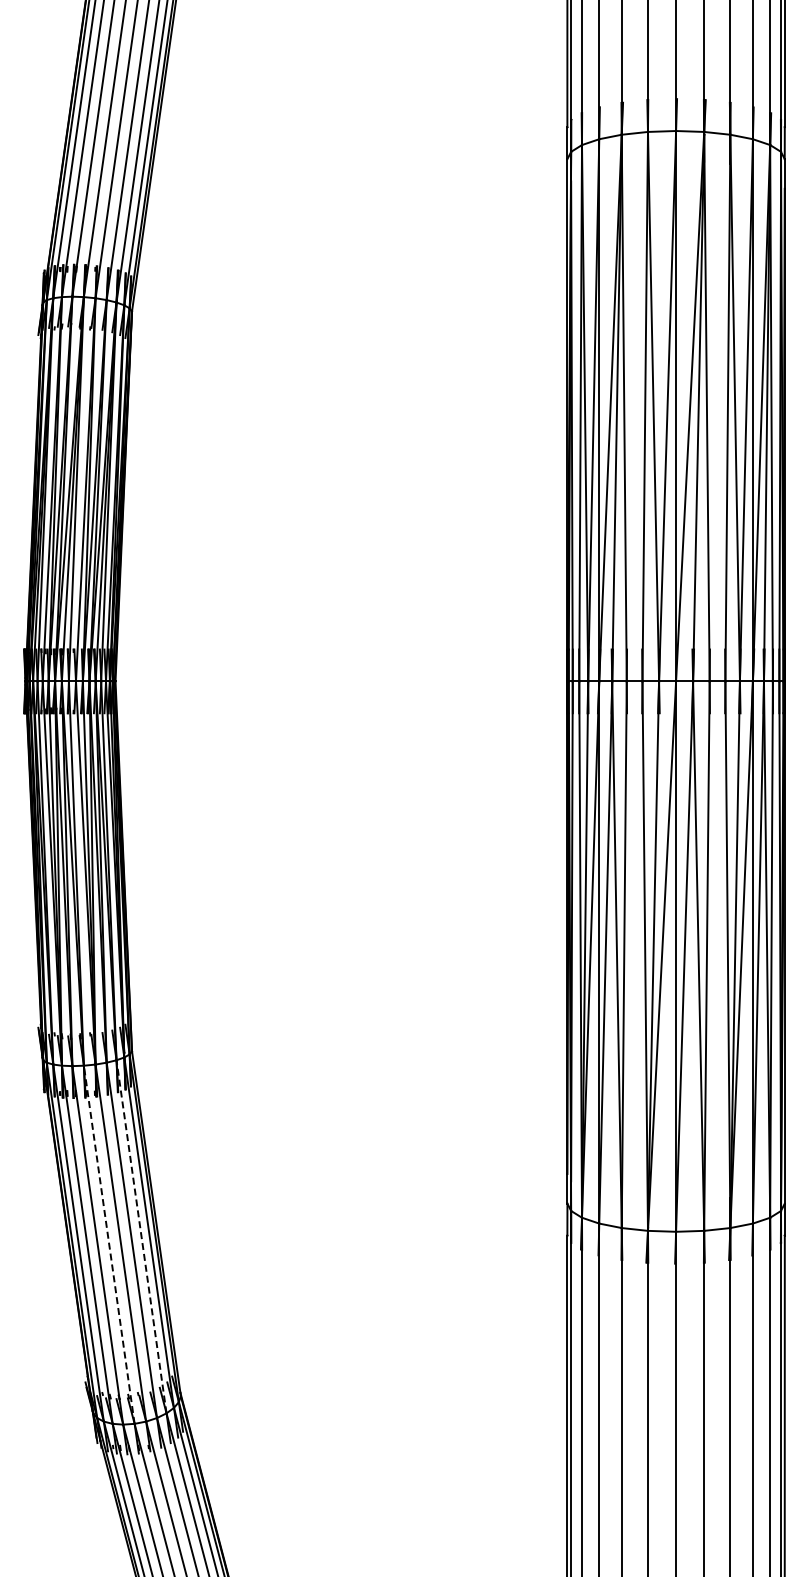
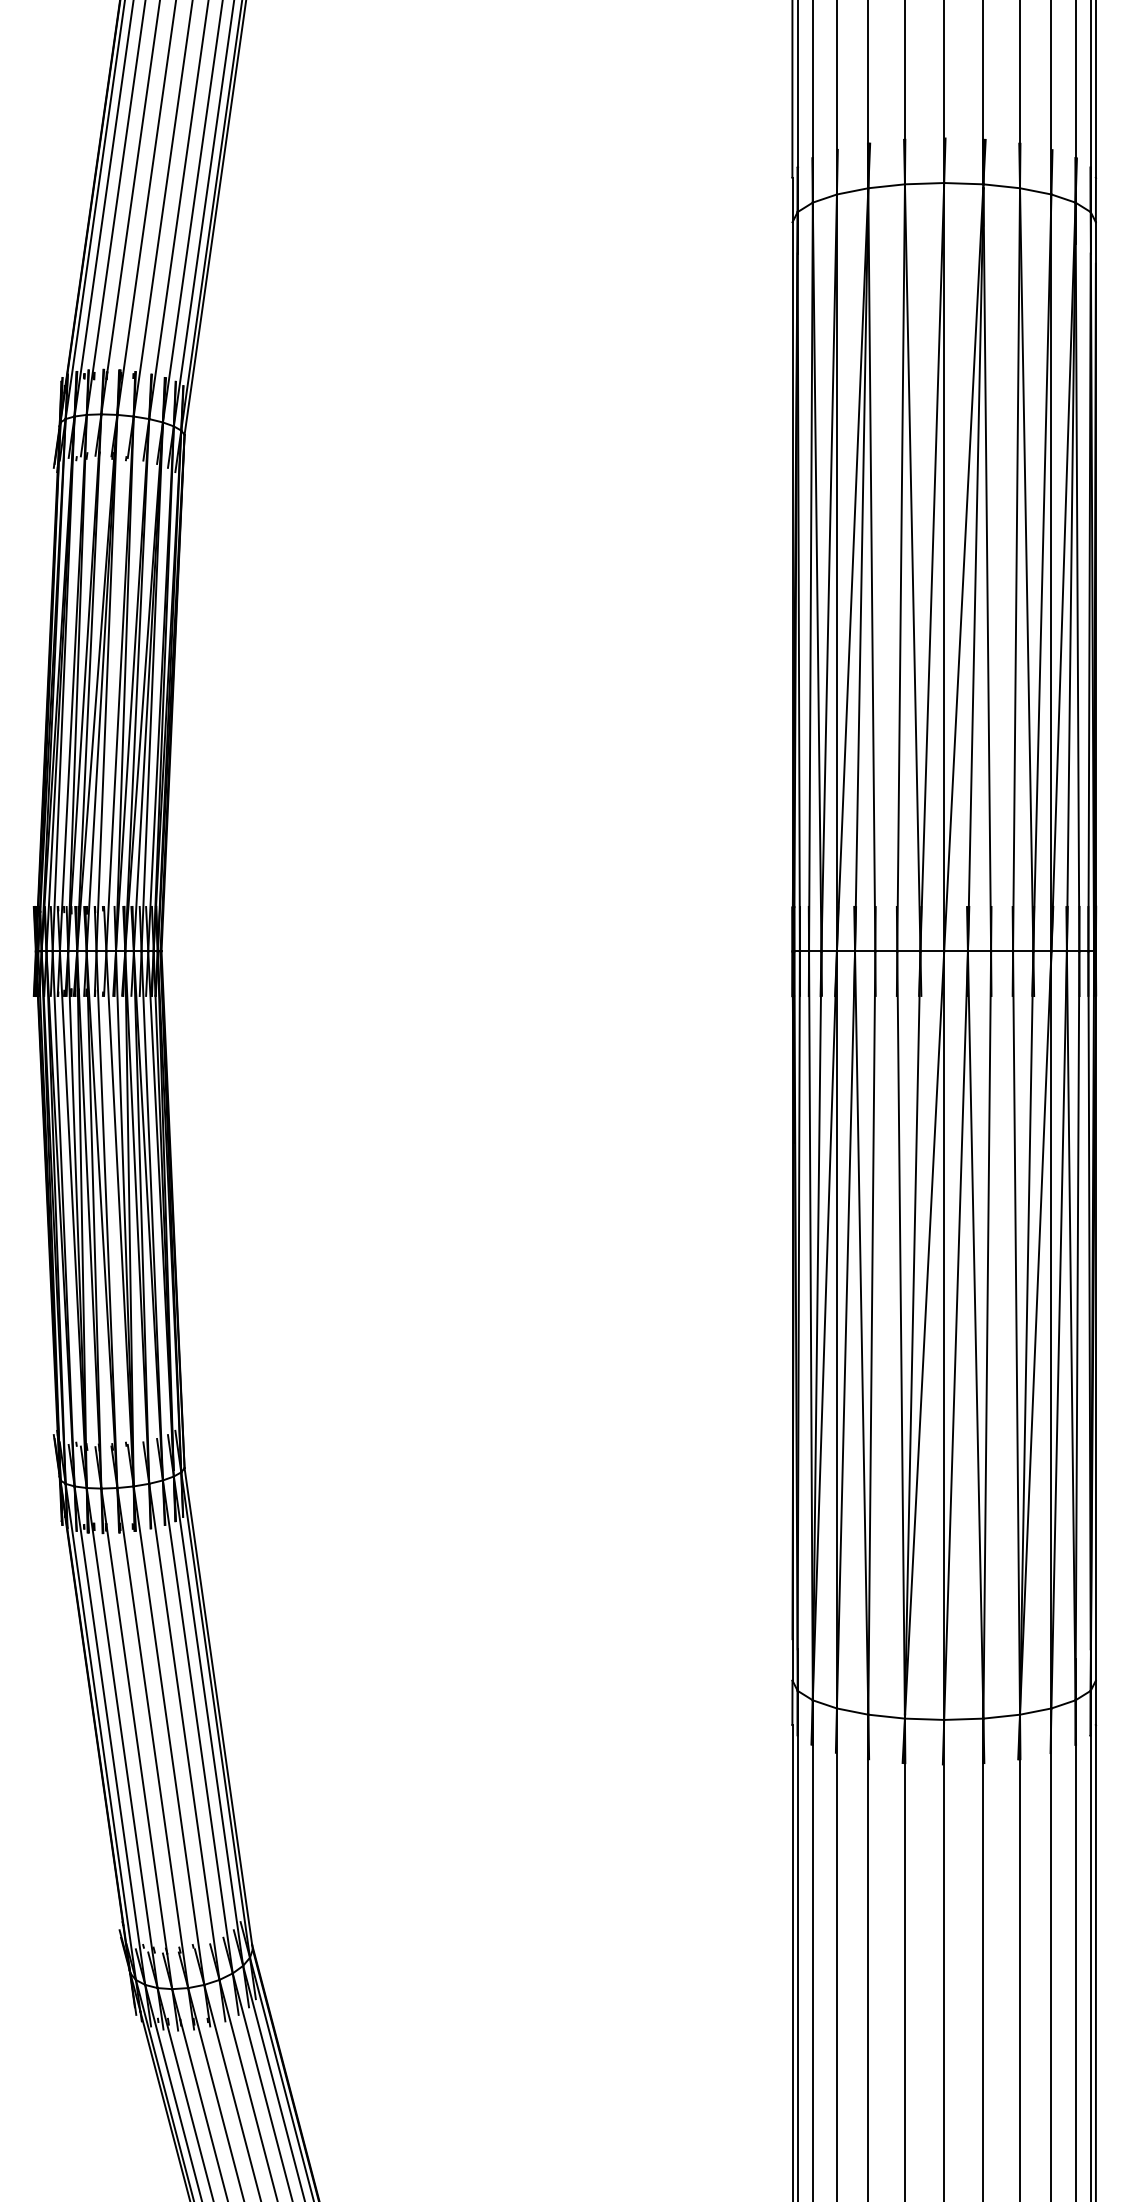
line: (141, 1236) -> (197, 1726), dashed -> solid
line: (109, 1244) -> (153, 1737), dashed -> solid

